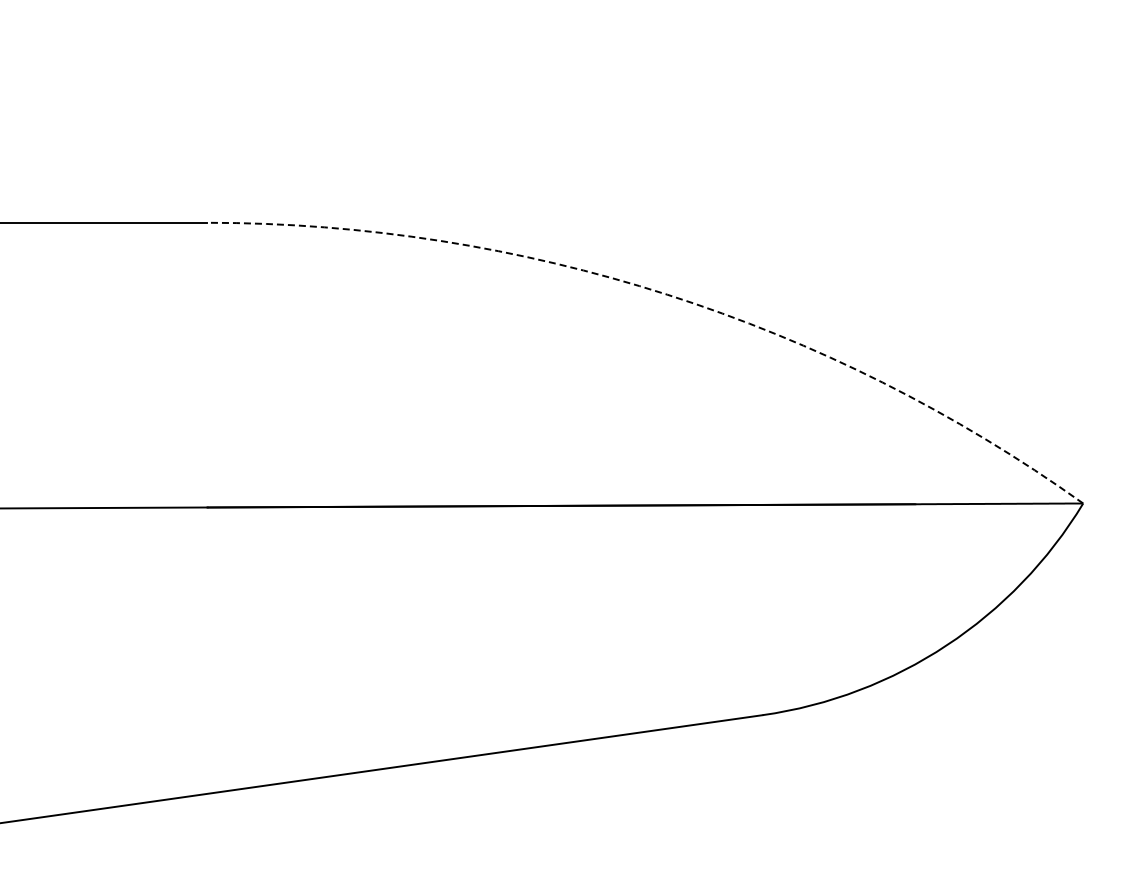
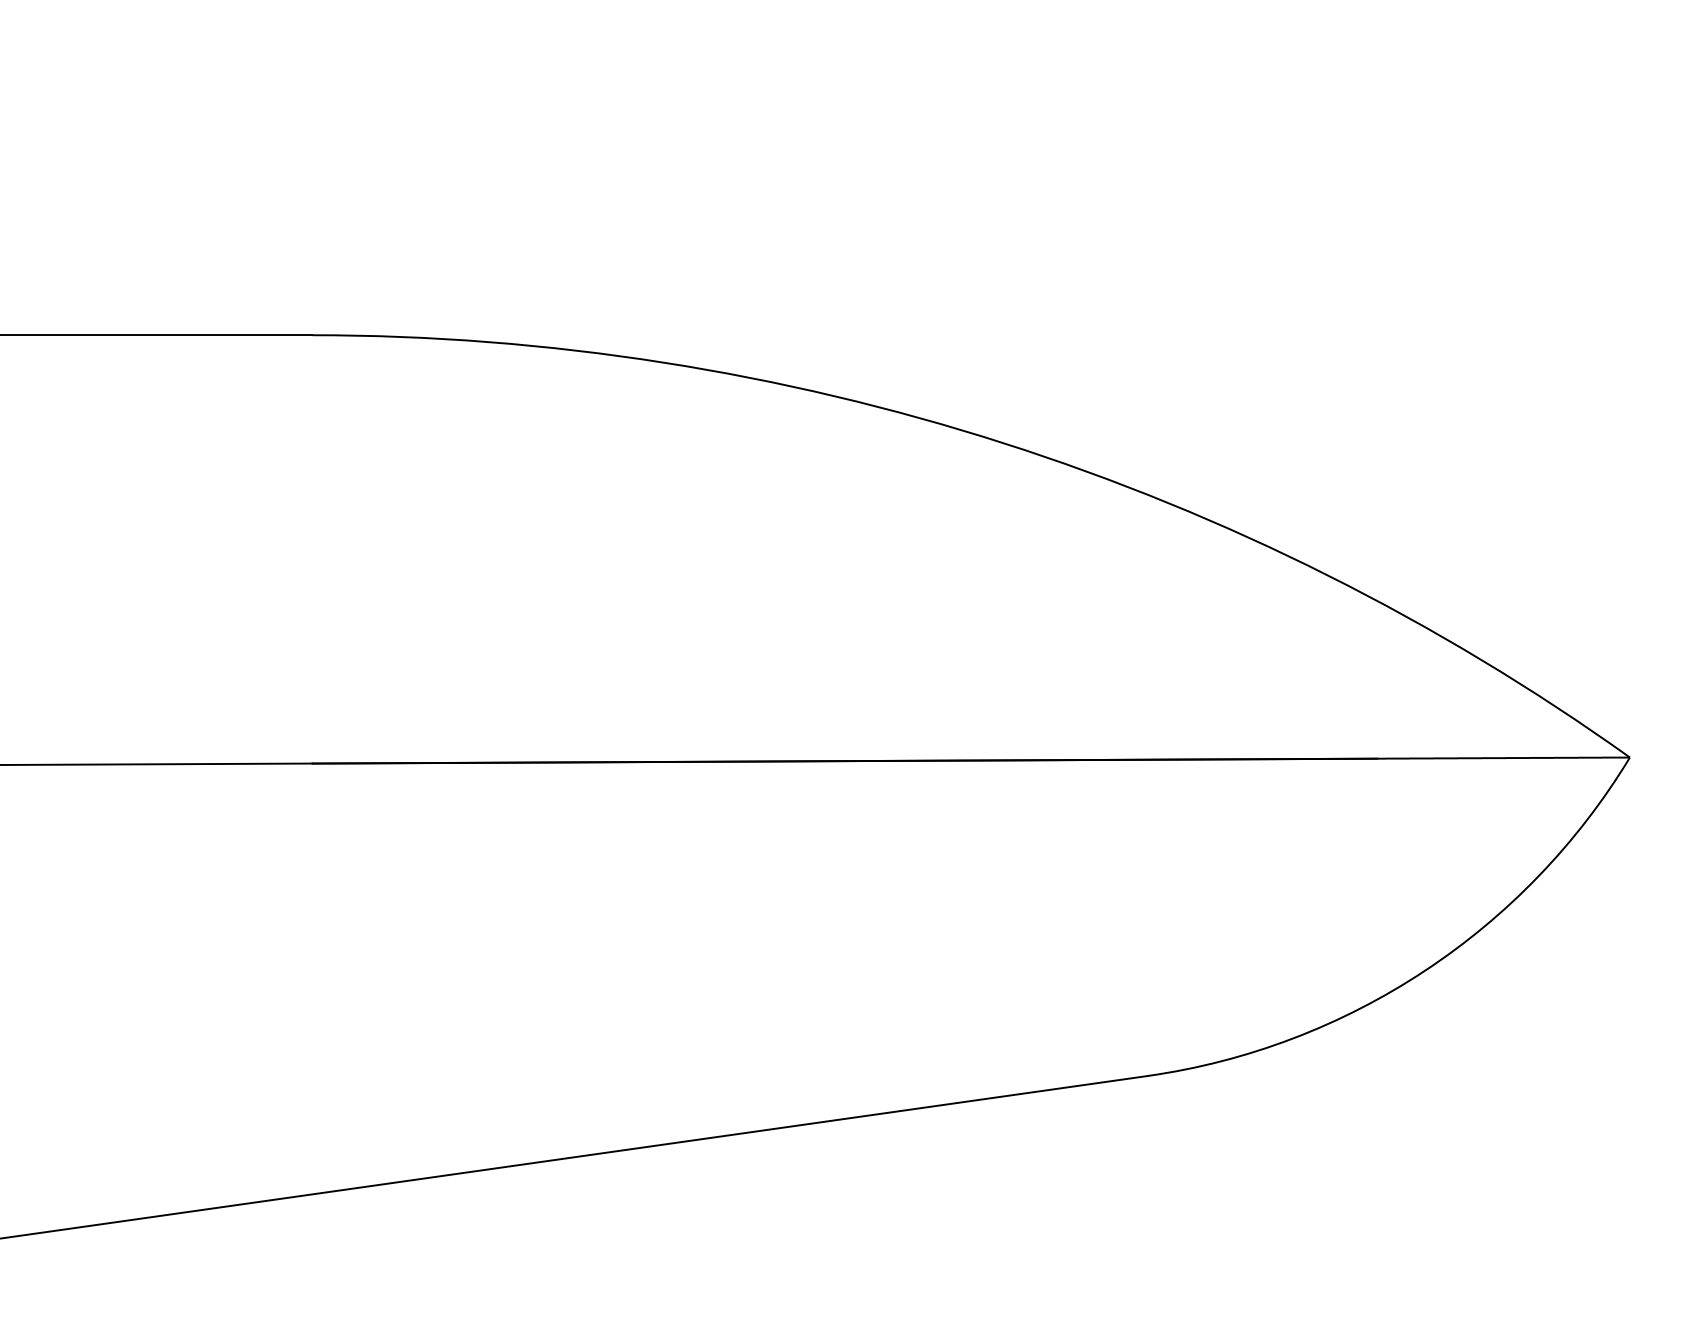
arc: (667, 294) -> (1004, 443), dashed -> solid

